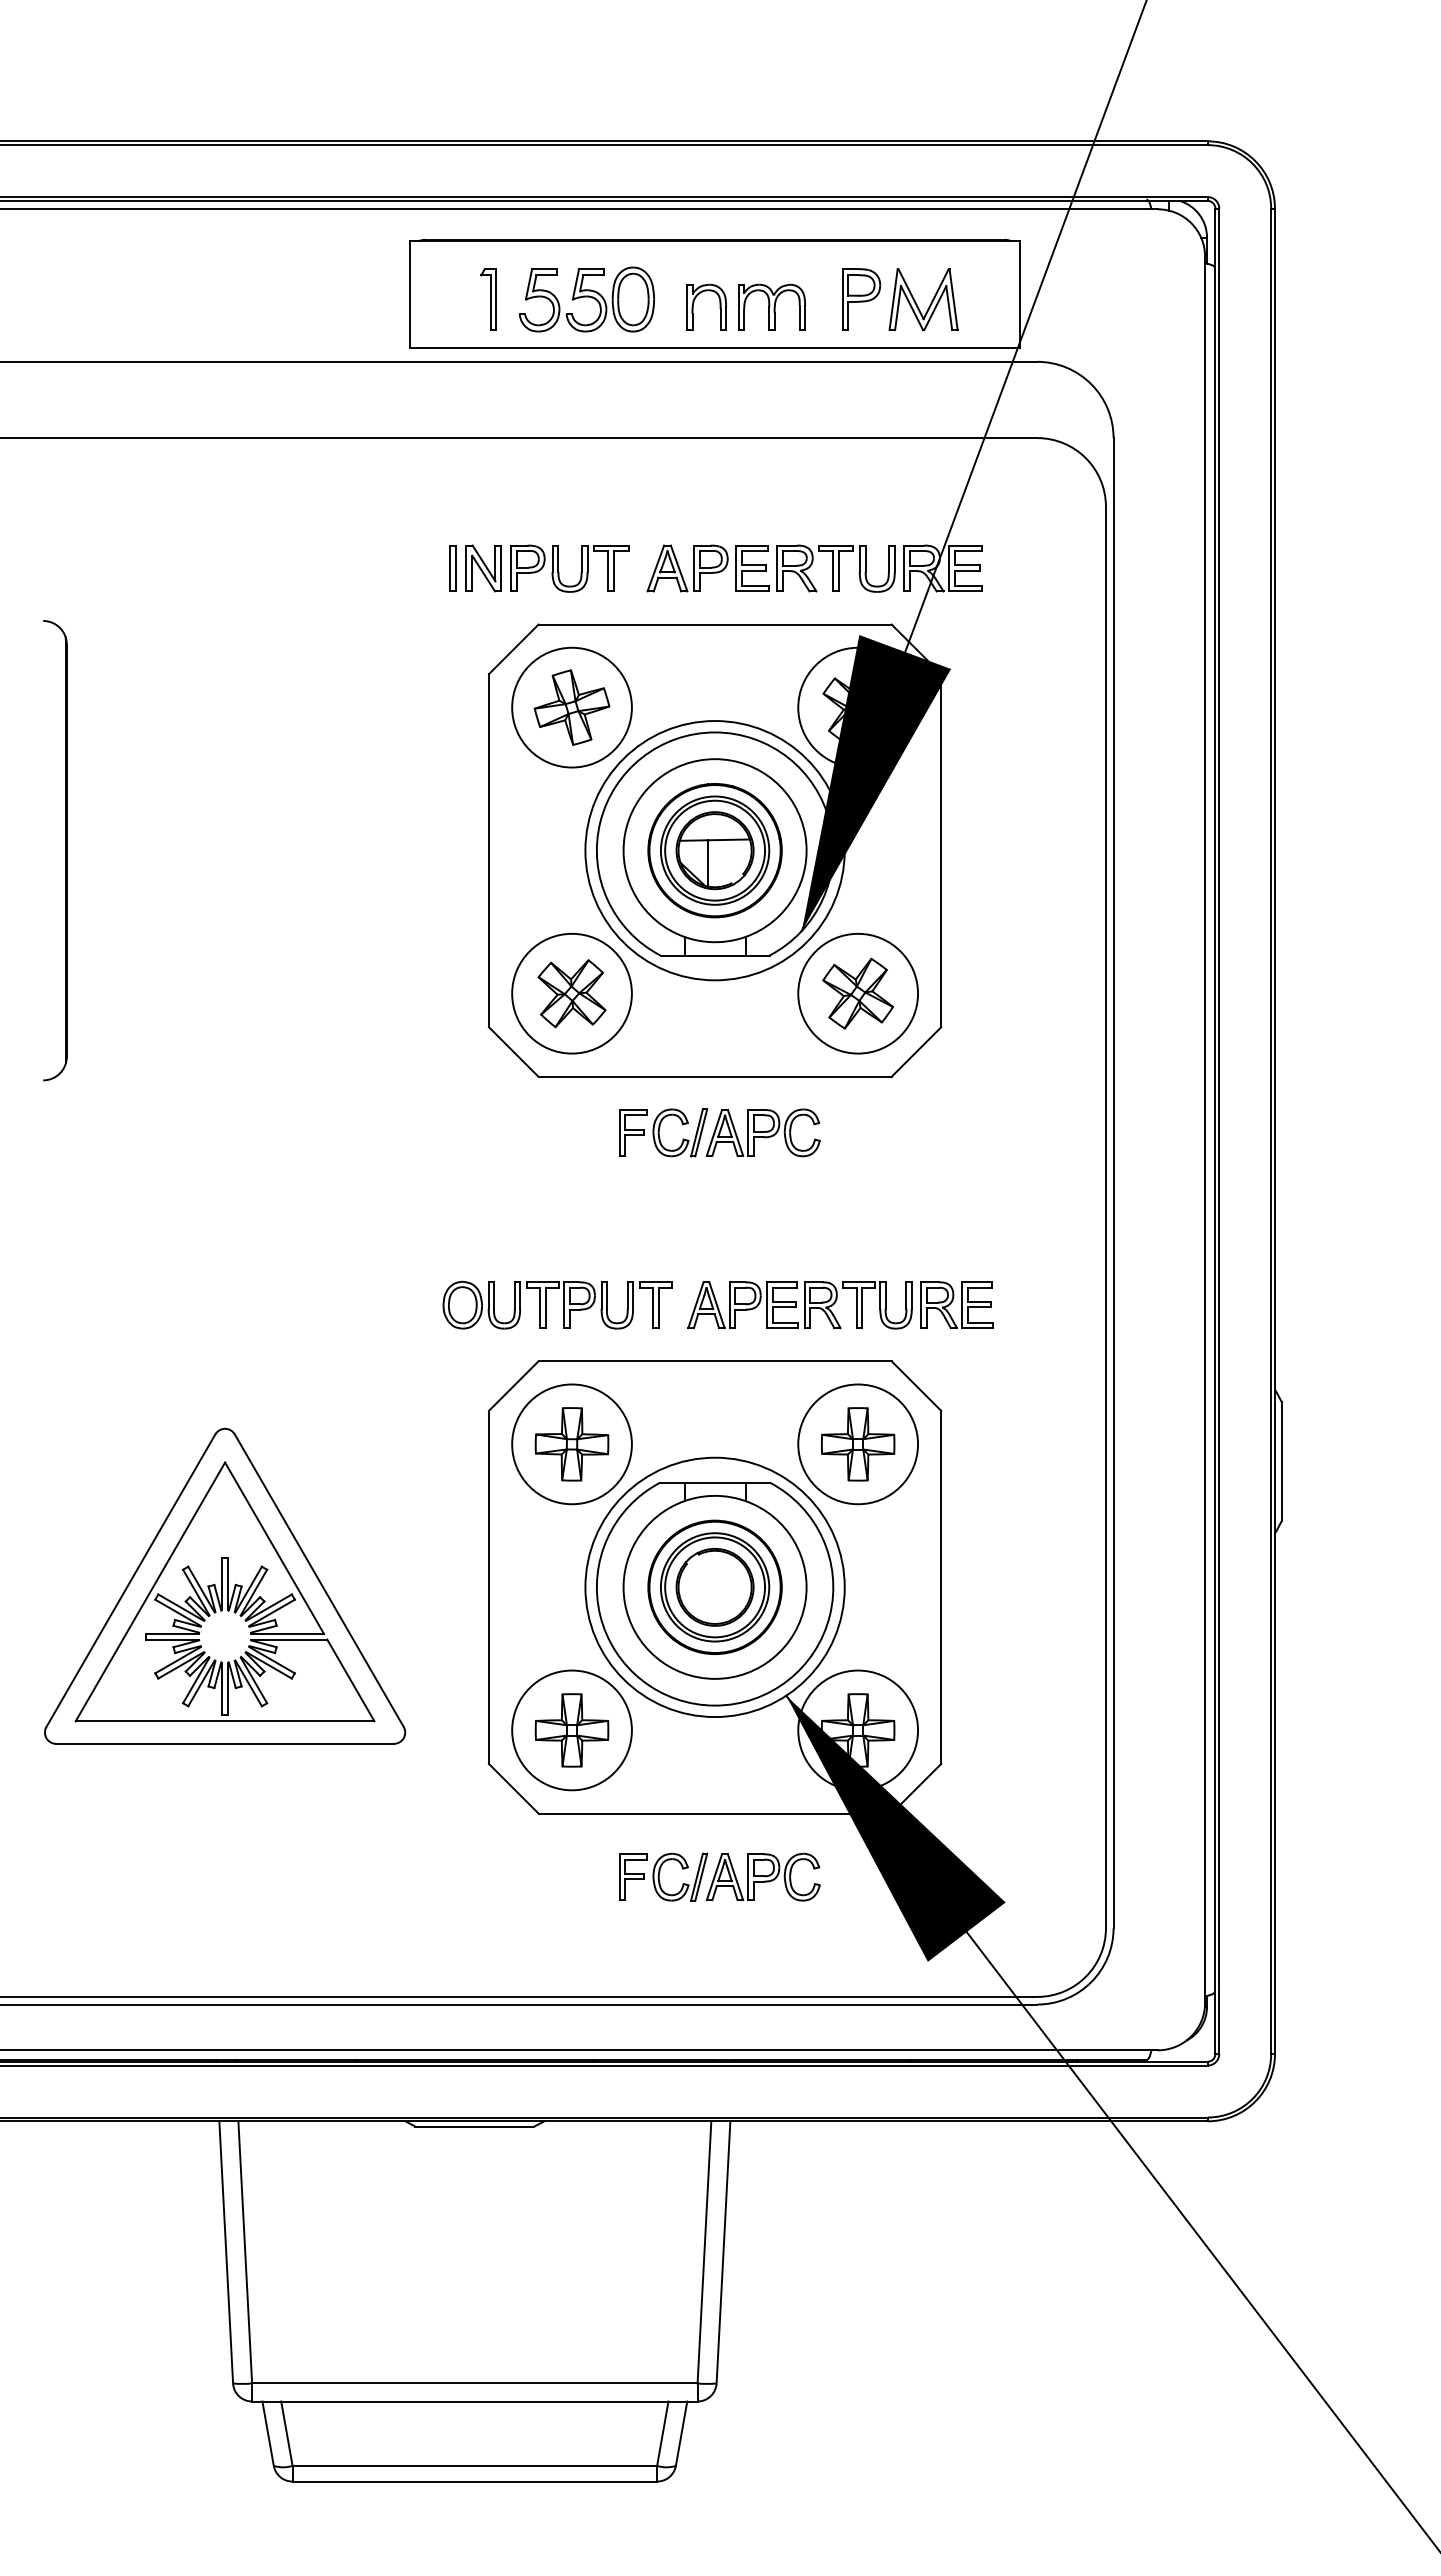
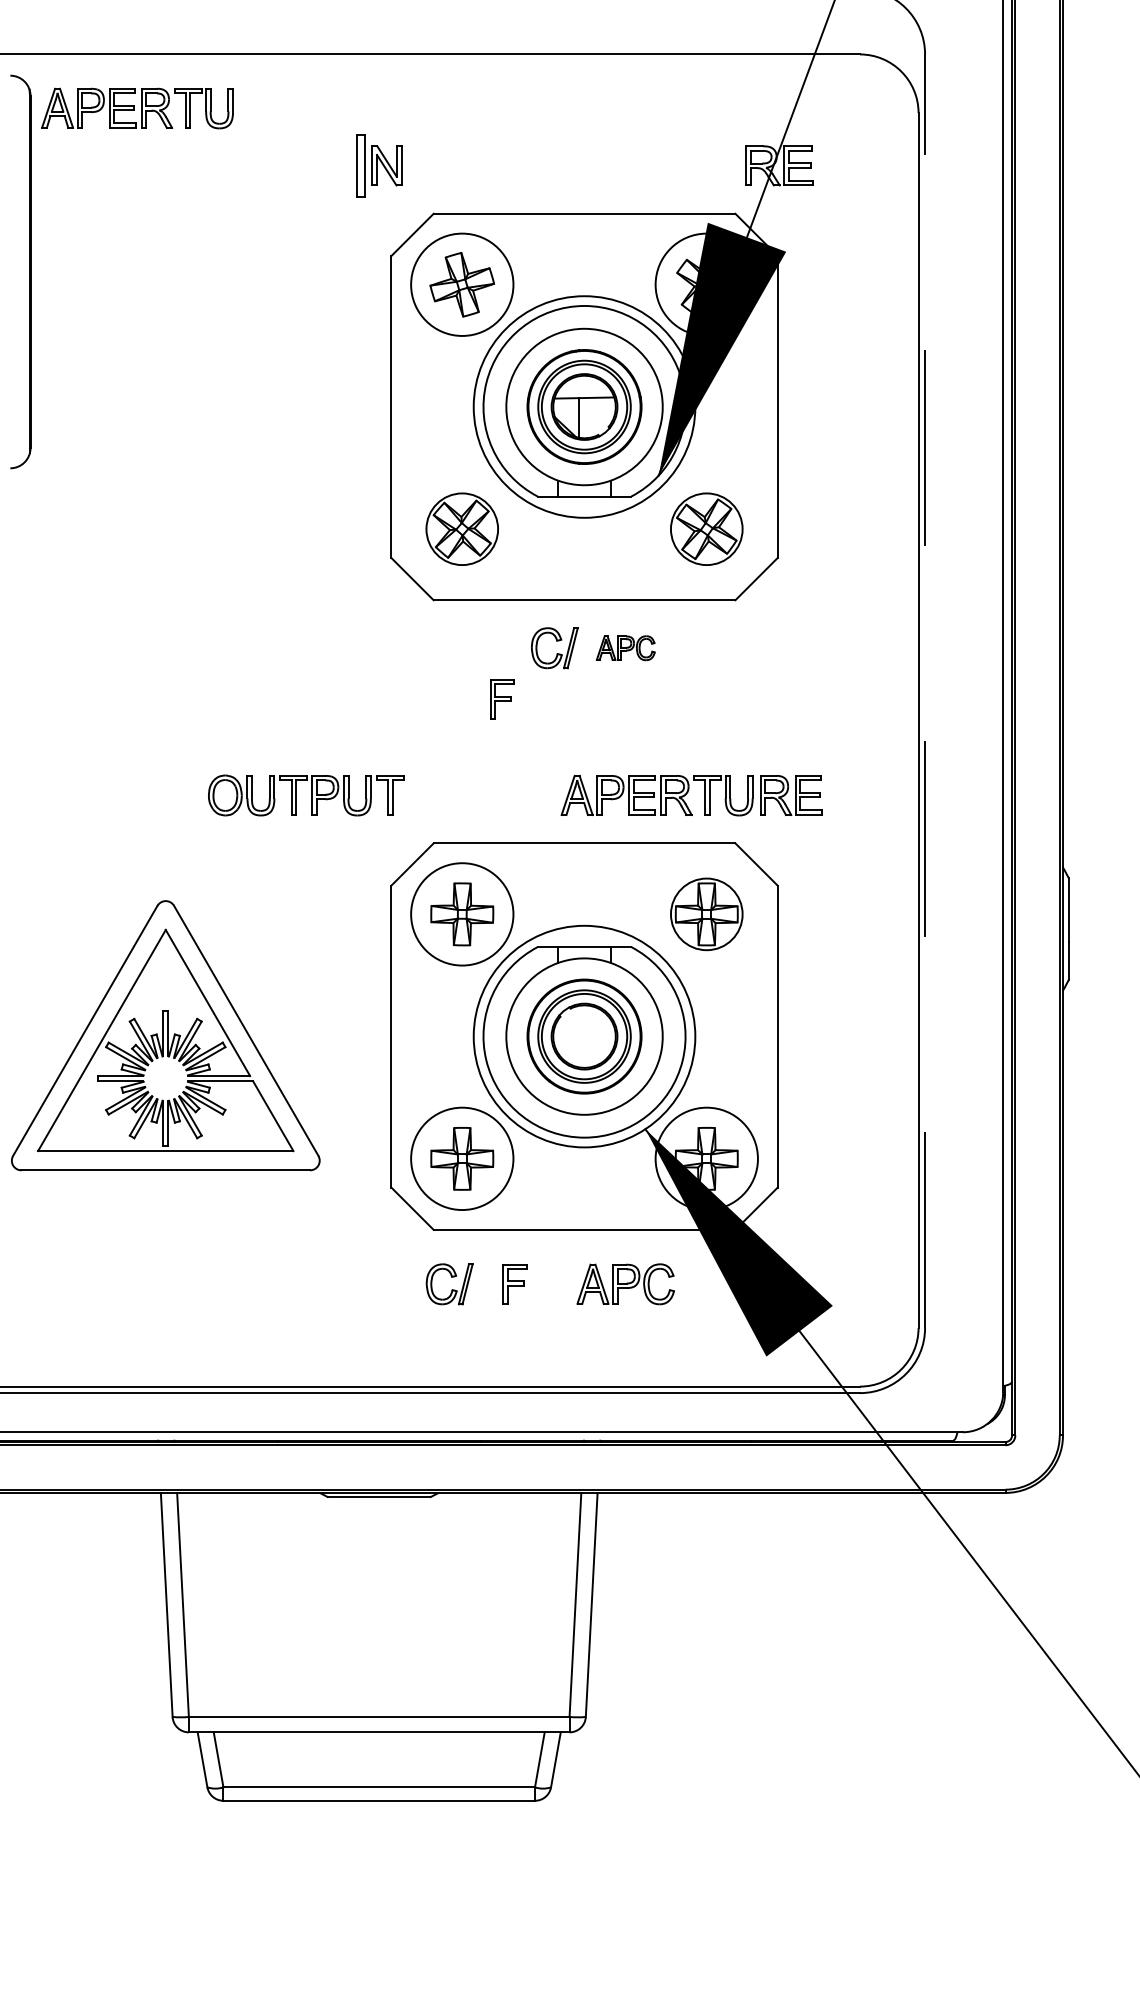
part: (191, 501) -> (137, 108), added
part: (452, 568) -> (360, 165), size x1.6
part: (770, 568) -> (631, 165), removed
part: (559, 572) -> (451, 169), removed
part: (65, 850) -> (29, 271), moved
circle: (571, 993) -> (461, 529), size x0.7
circle: (858, 993) -> (707, 529), size x0.7
part: (633, 1132) -> (501, 699), moved
part: (763, 1132) -> (625, 647), size x0.6
line: (1113, 1182) -> (925, 690), solid -> dashed
part: (557, 1304) -> (306, 794), moved
circle: (858, 1444) -> (707, 914), size x0.7
part: (682, 1869) -> (451, 1277), moved

